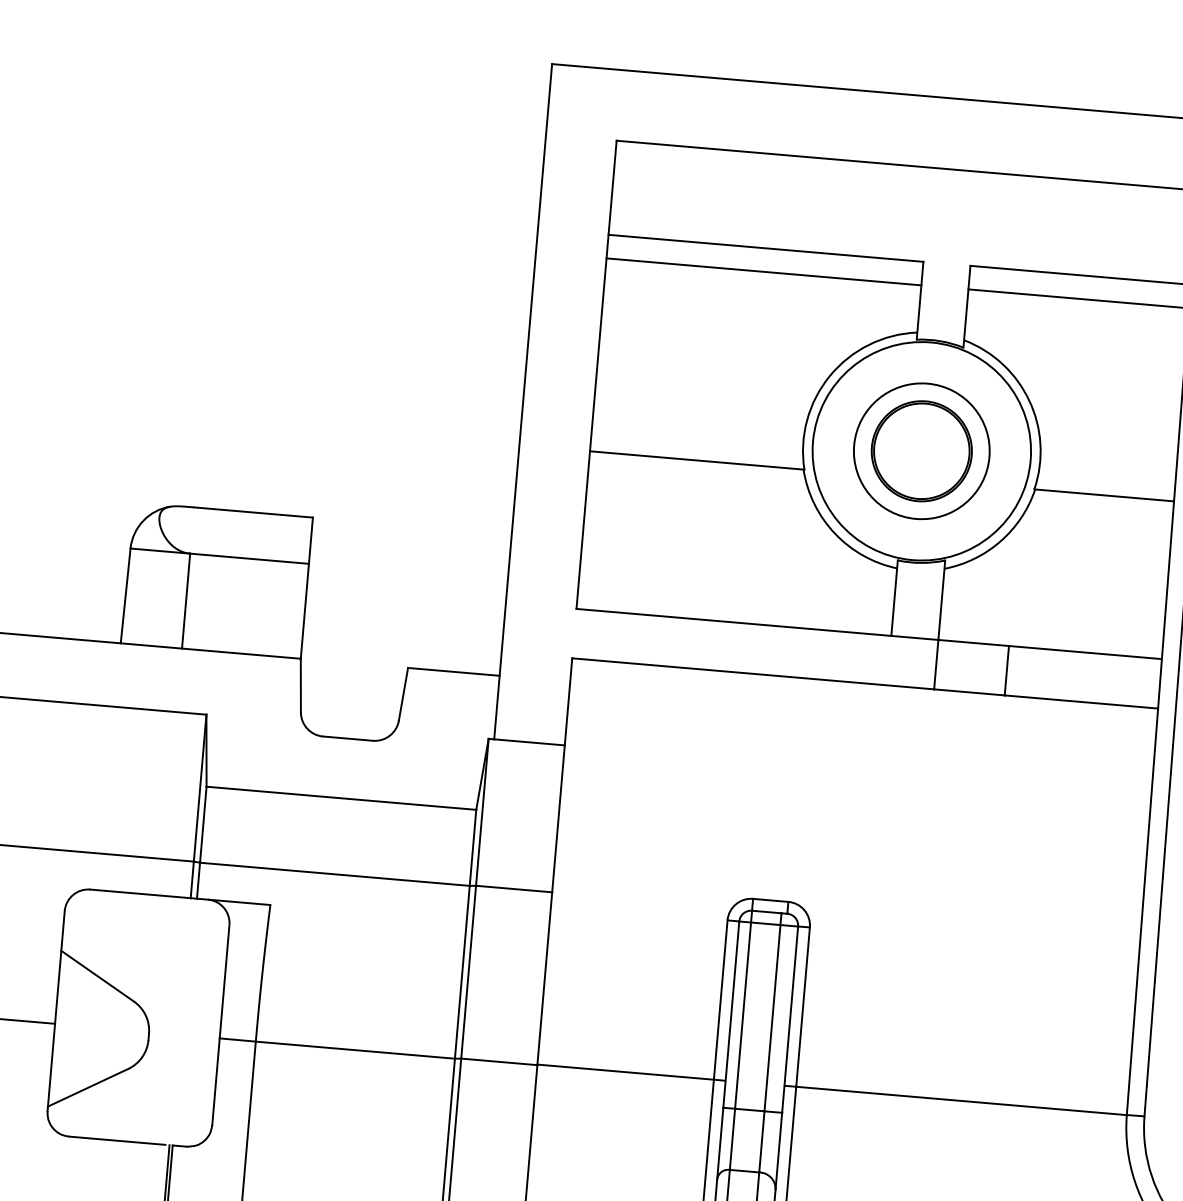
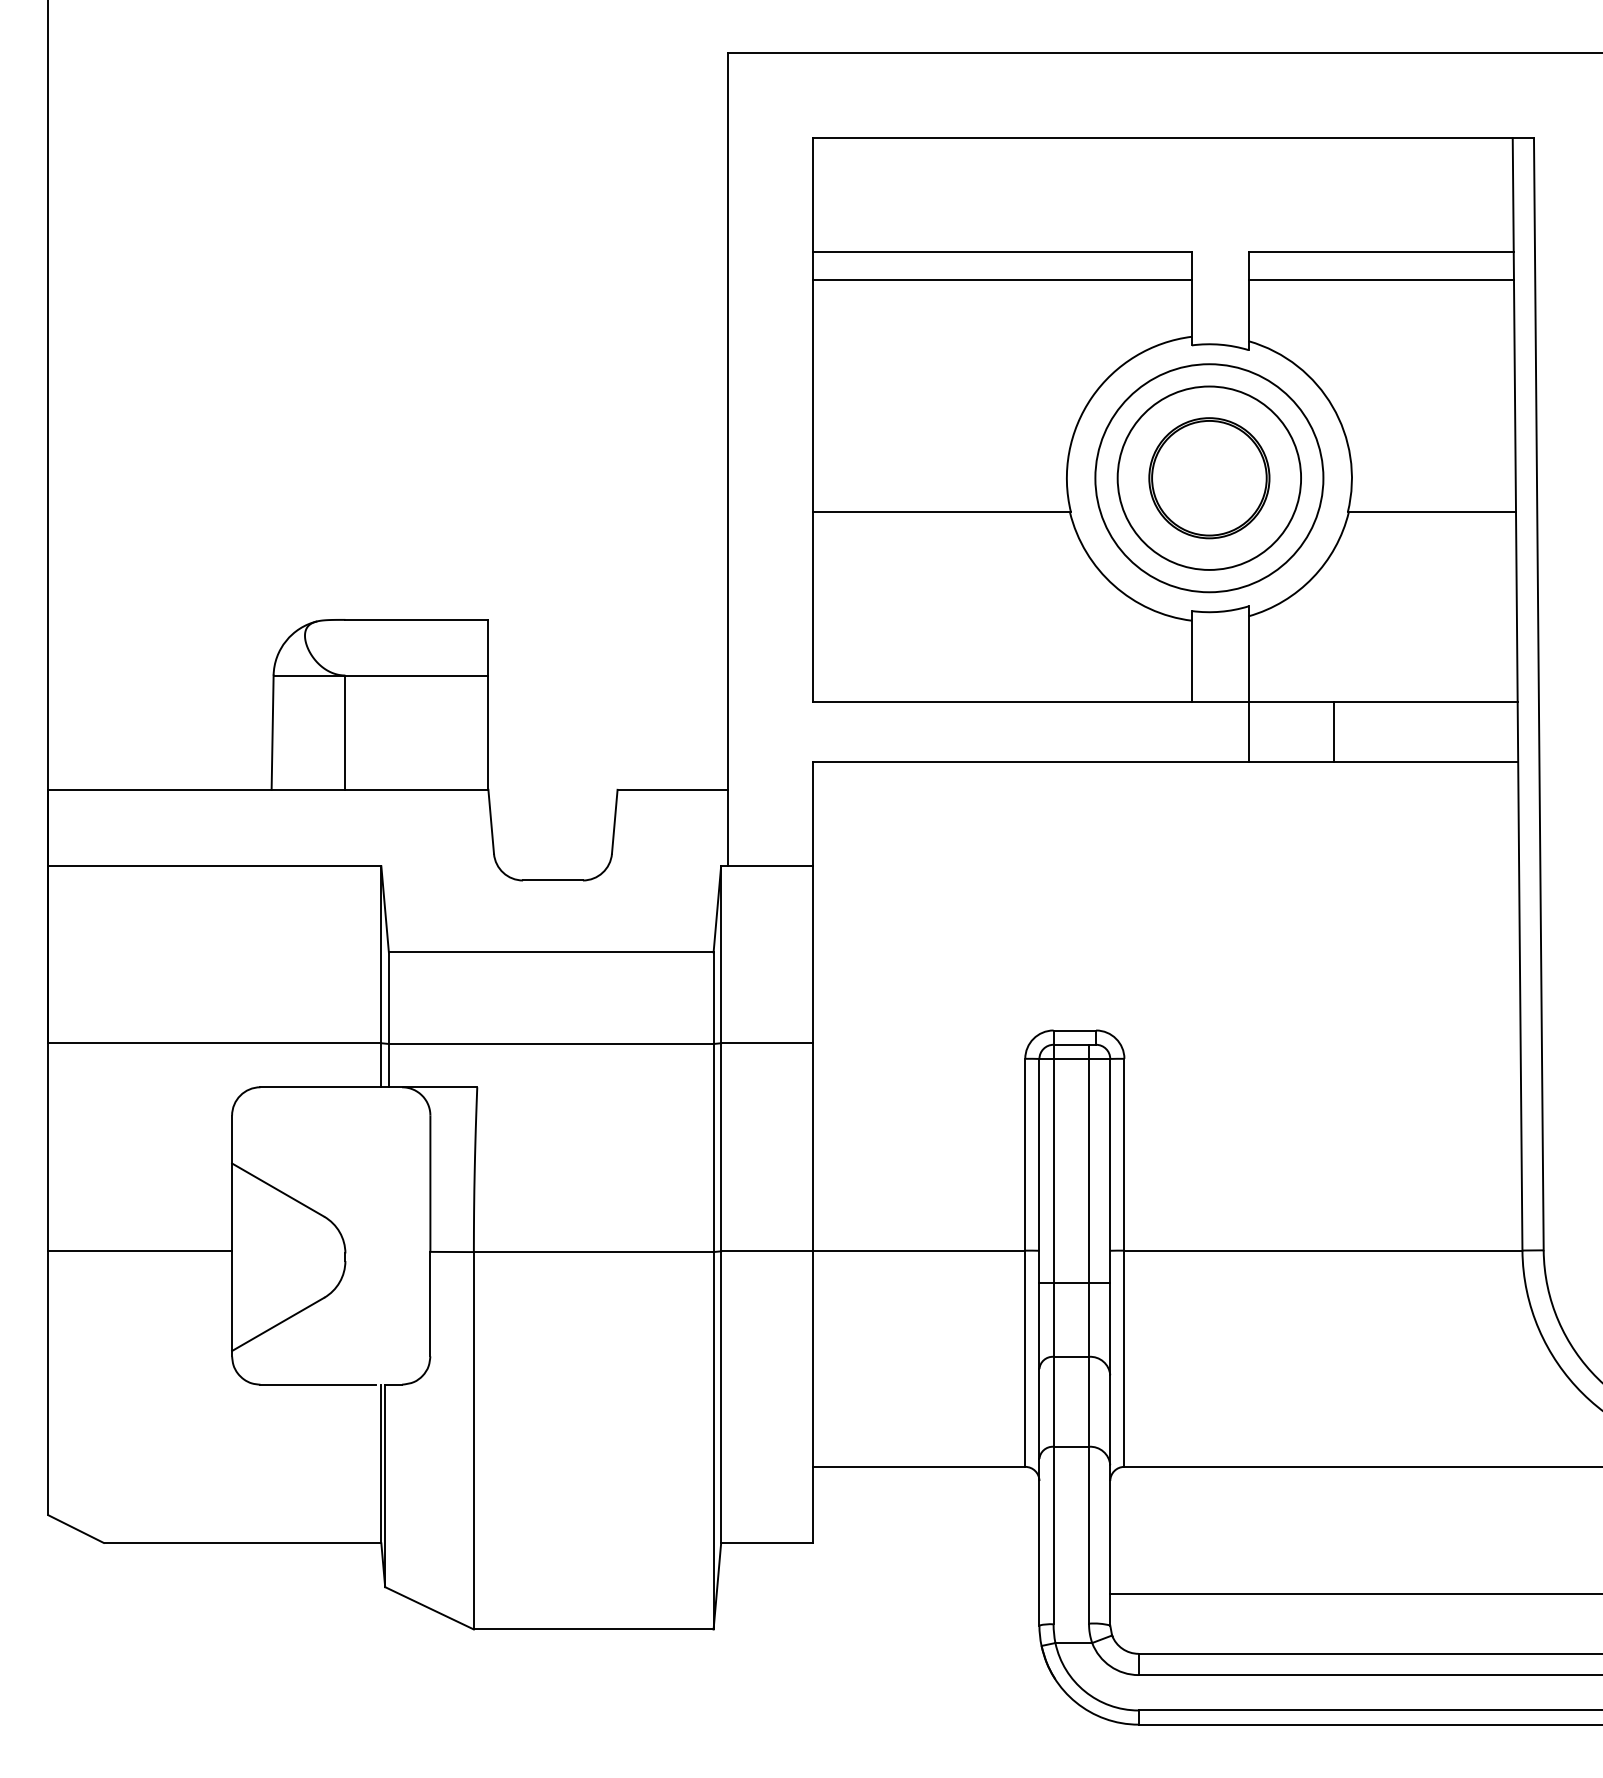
circle: (921, 450) -> (1208, 477), size x1.4
circle: (921, 451) -> (1209, 478), size x0.7

